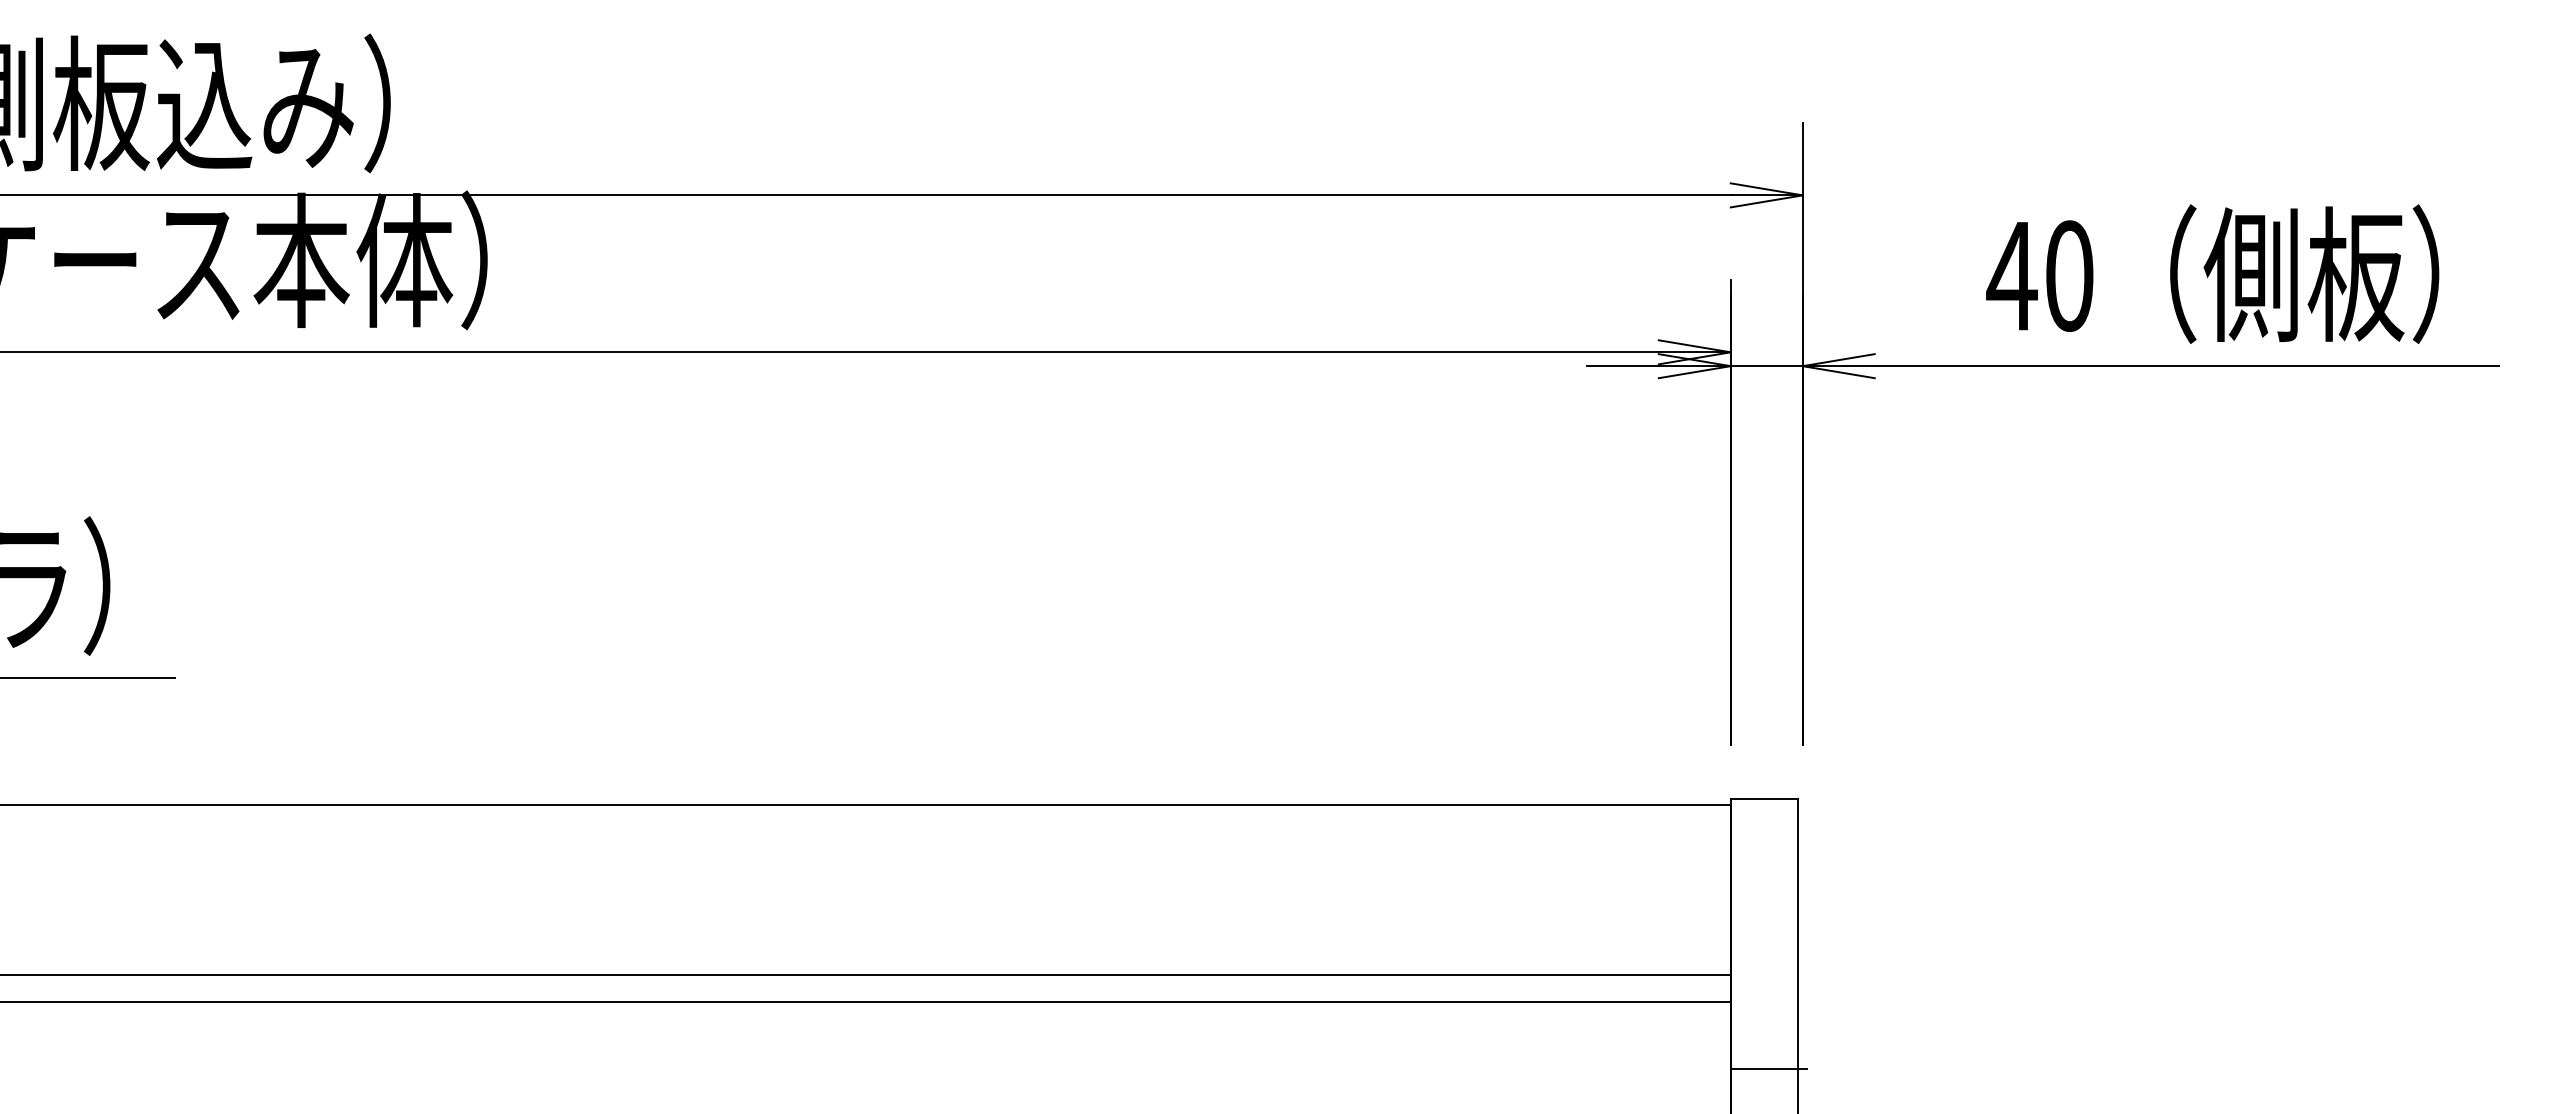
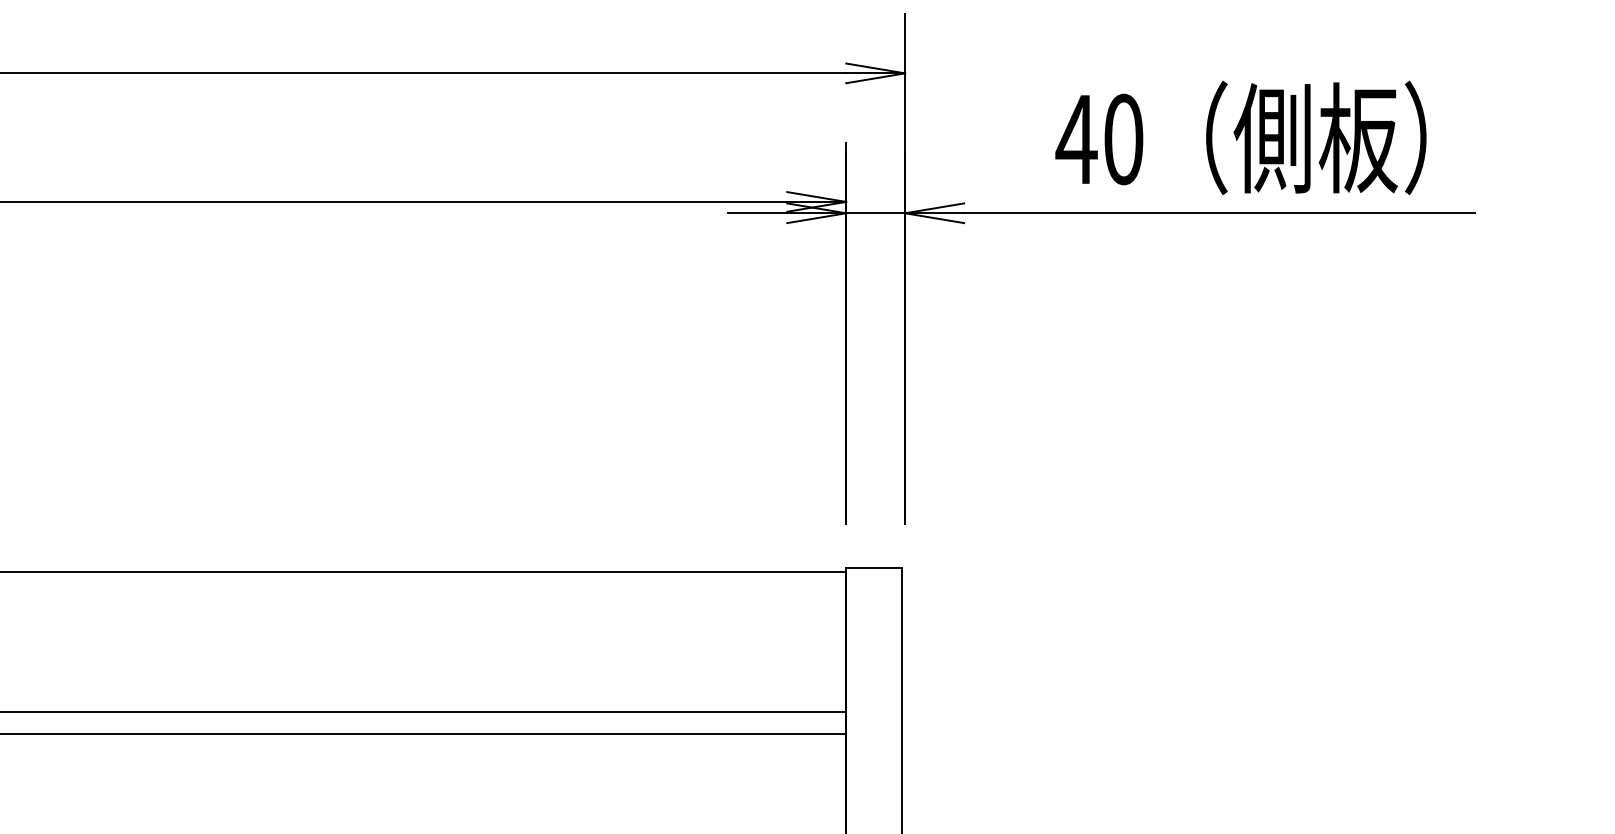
line: (1768, 1069) -> (877, 789), removed

